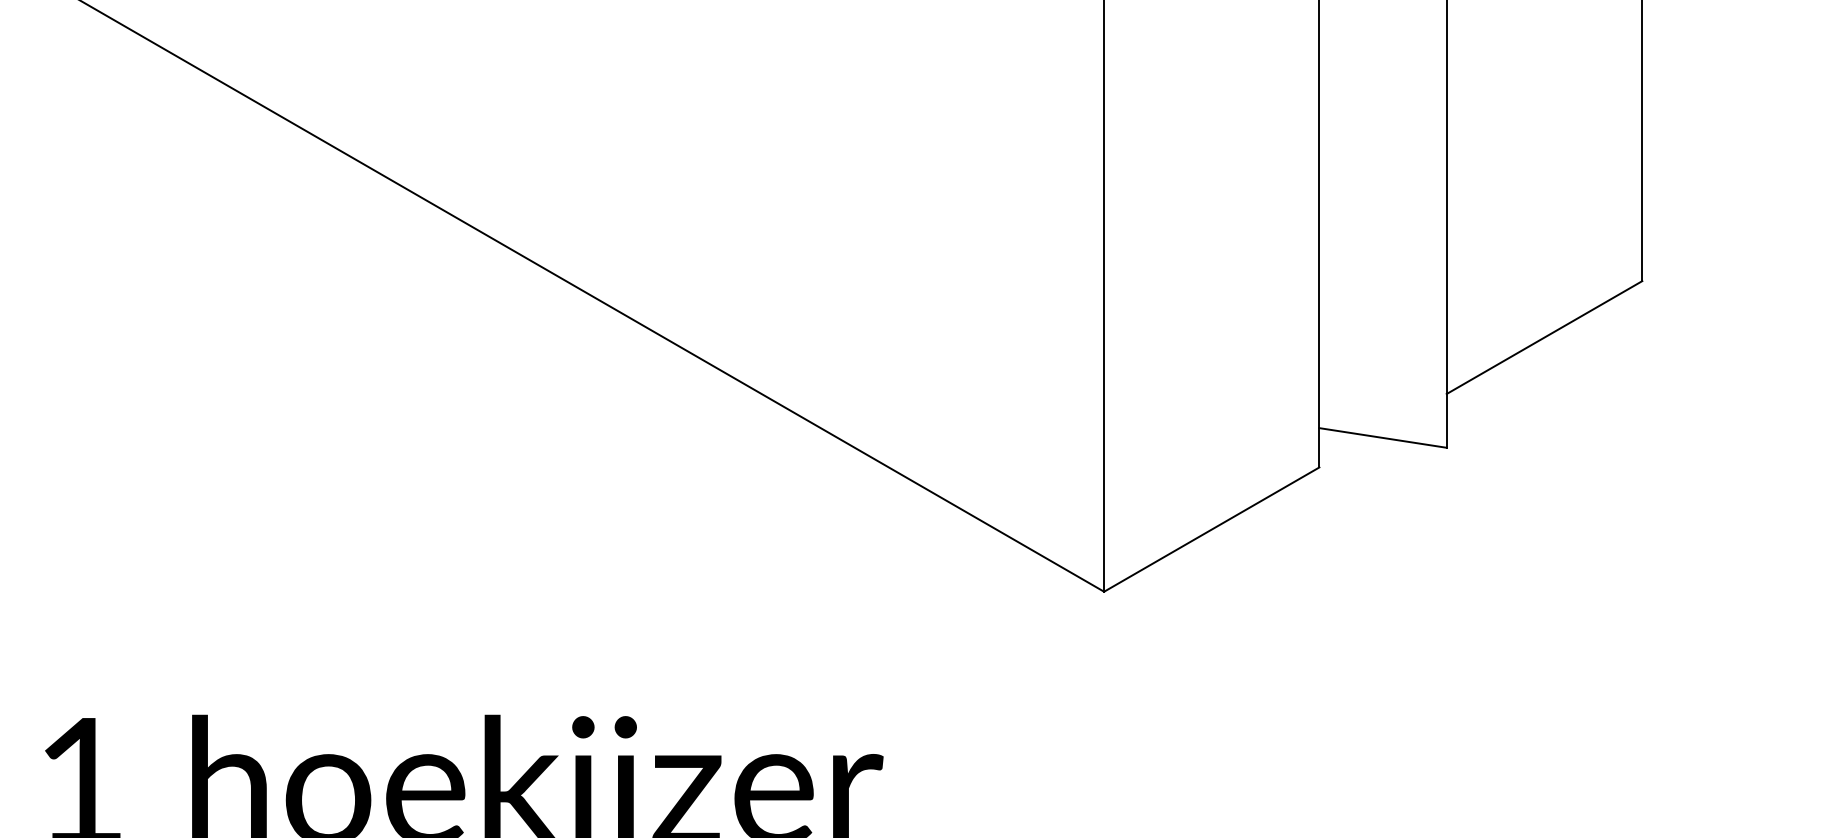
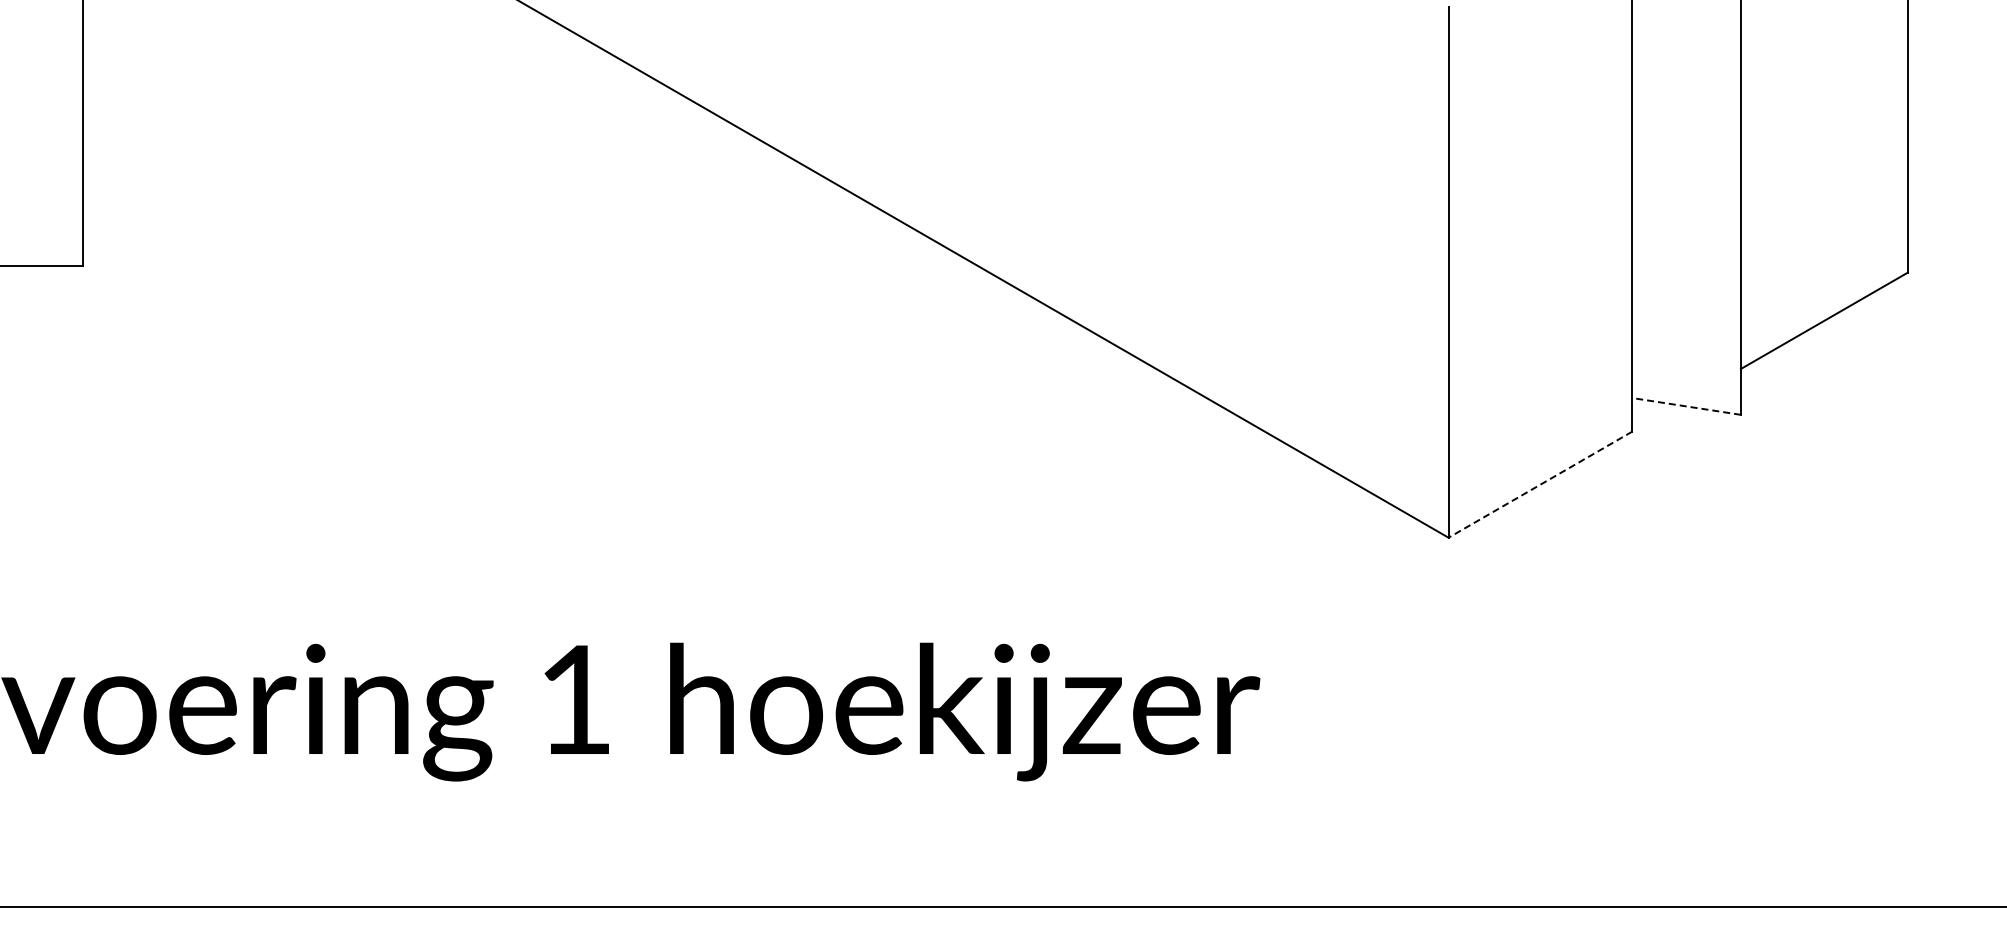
line: (1382, 438) -> (1686, 406), solid -> dashed
line: (1211, 529) -> (1540, 484), solid -> dashed

